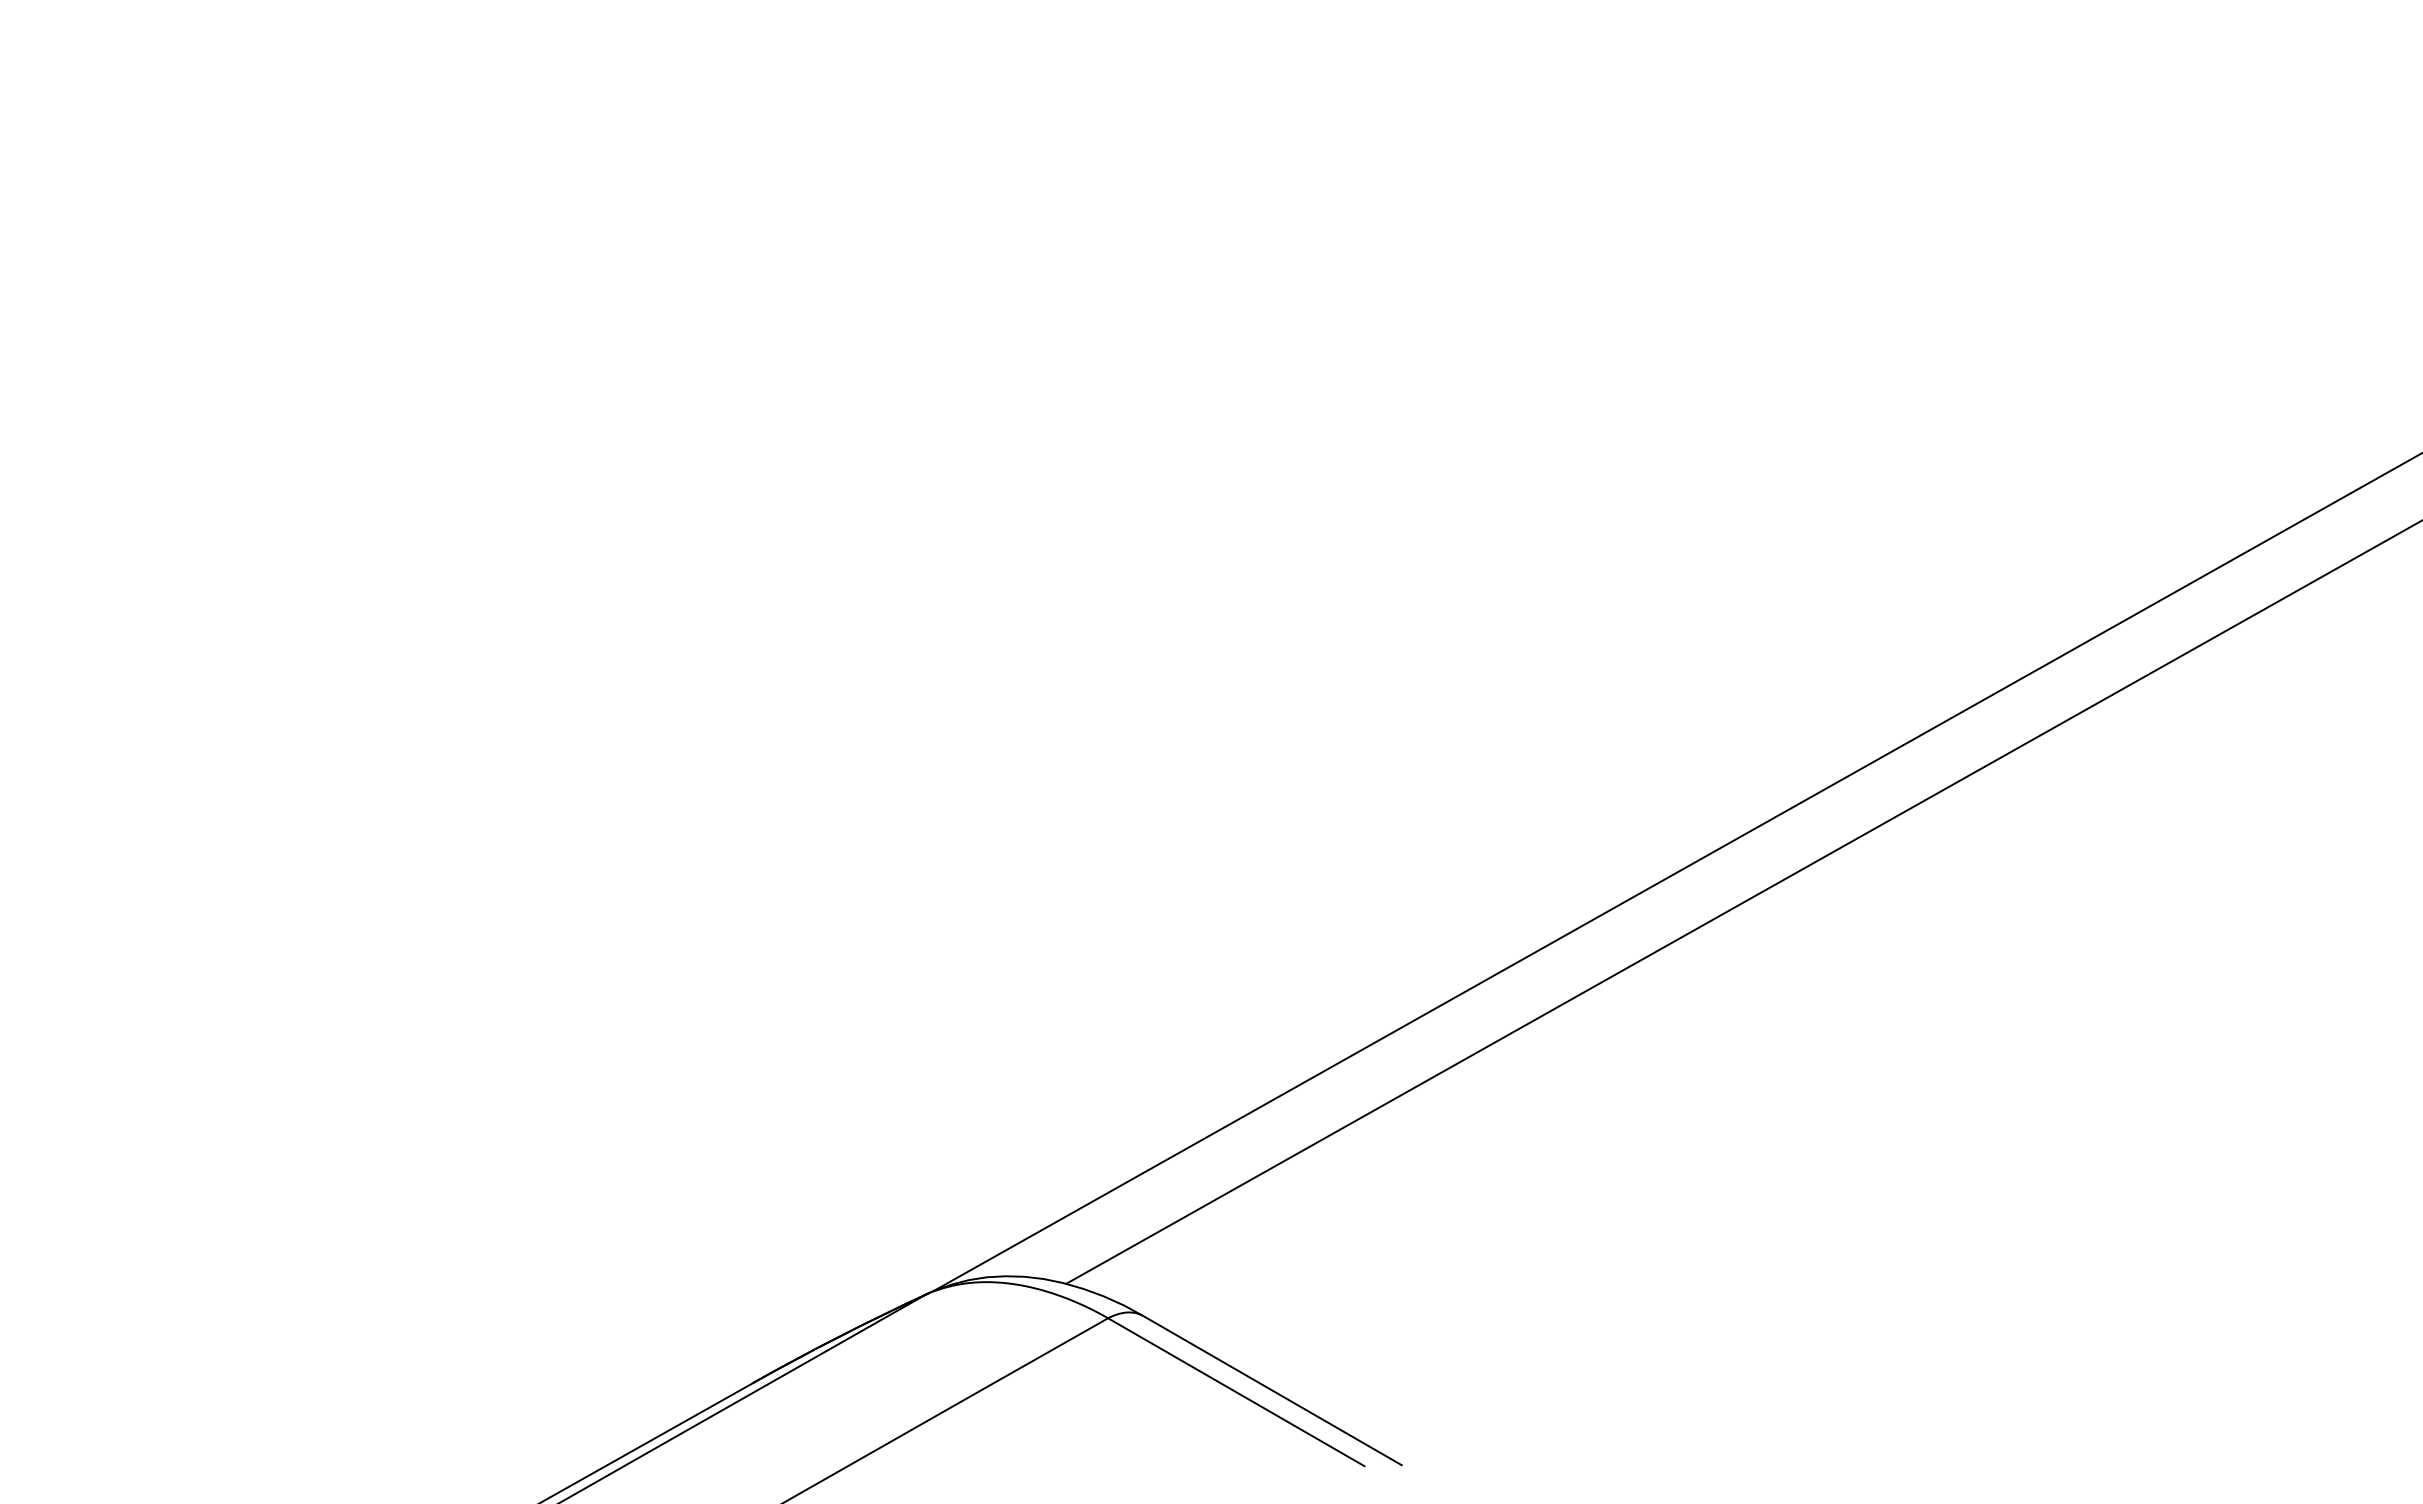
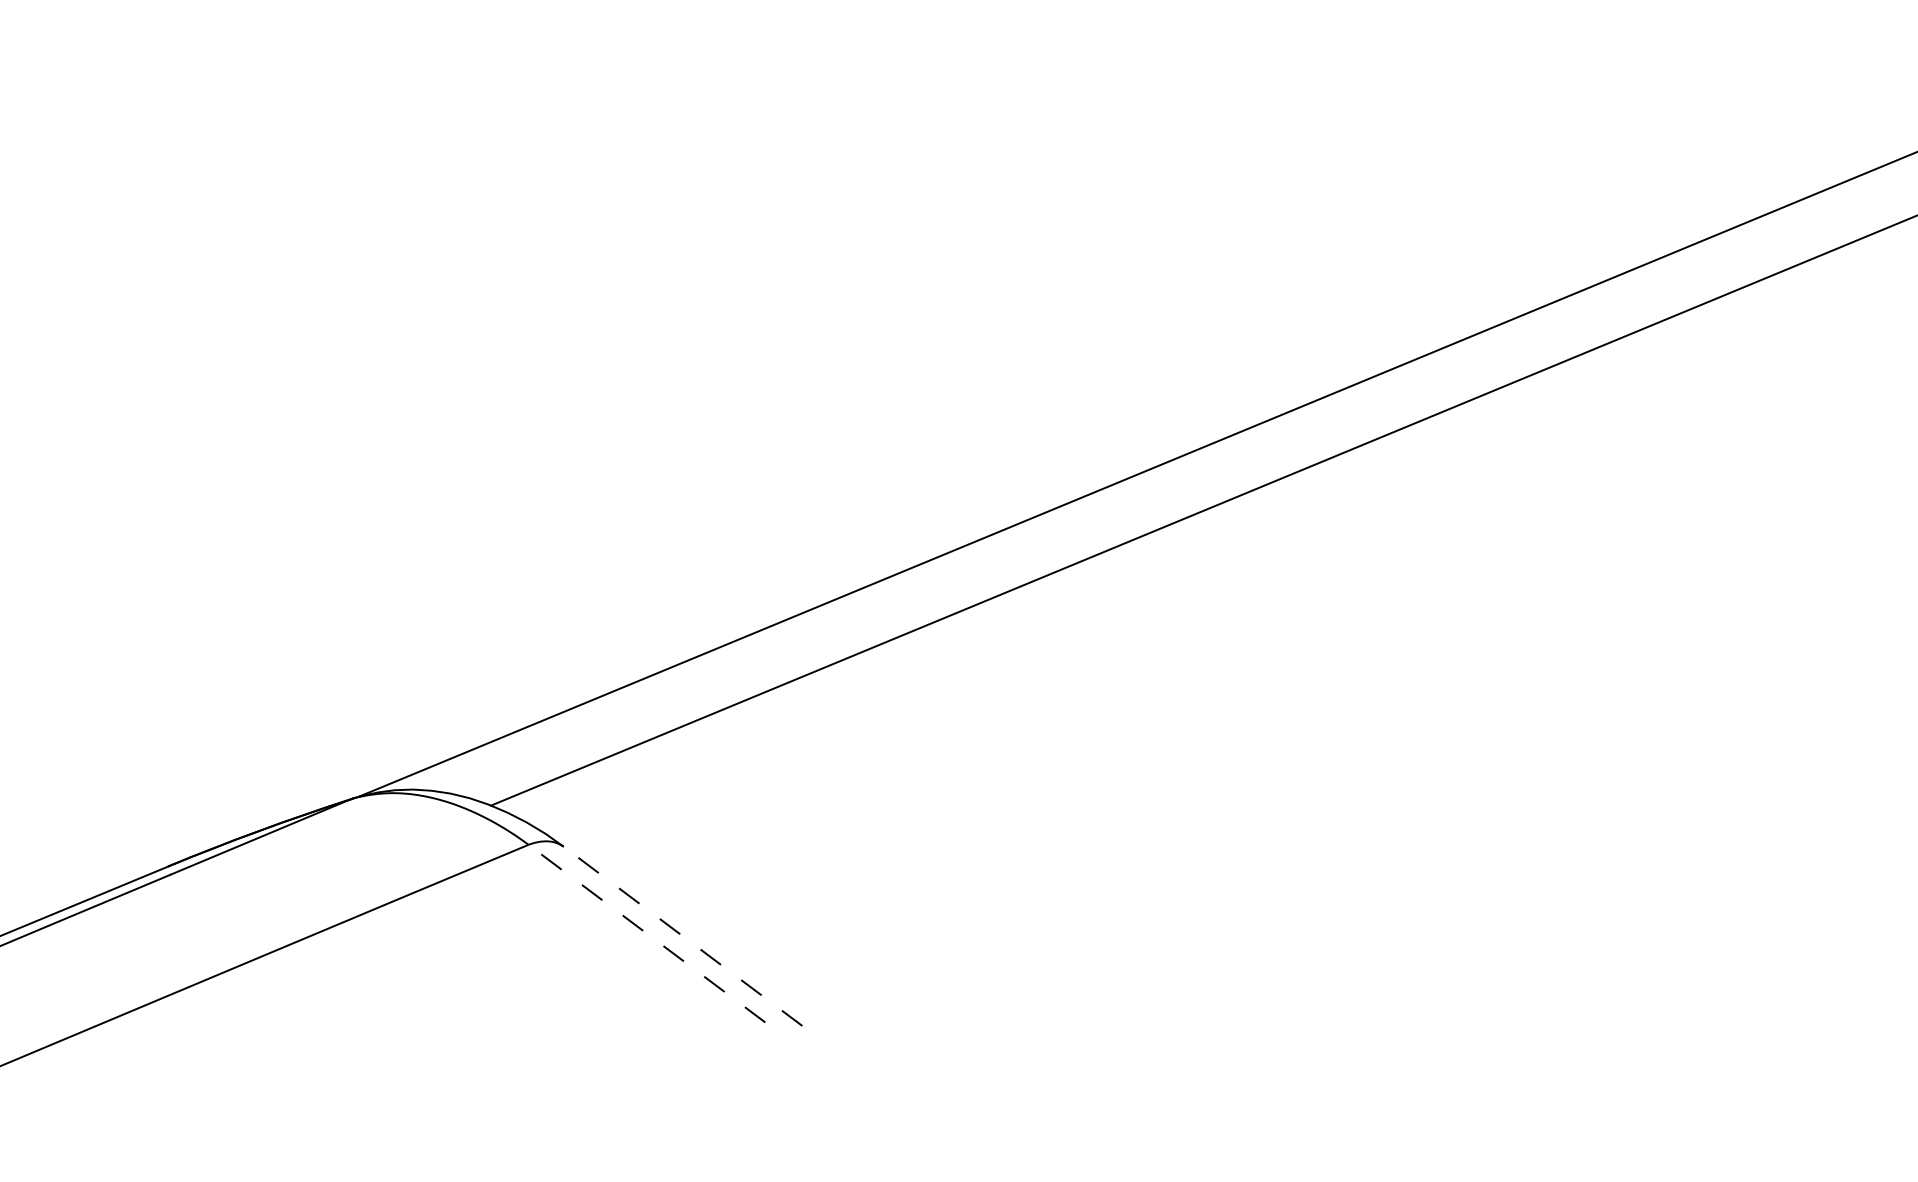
line: (1272, 1390) -> (683, 936), solid -> dashed
line: (1235, 1392) -> (646, 933), solid -> dashed

